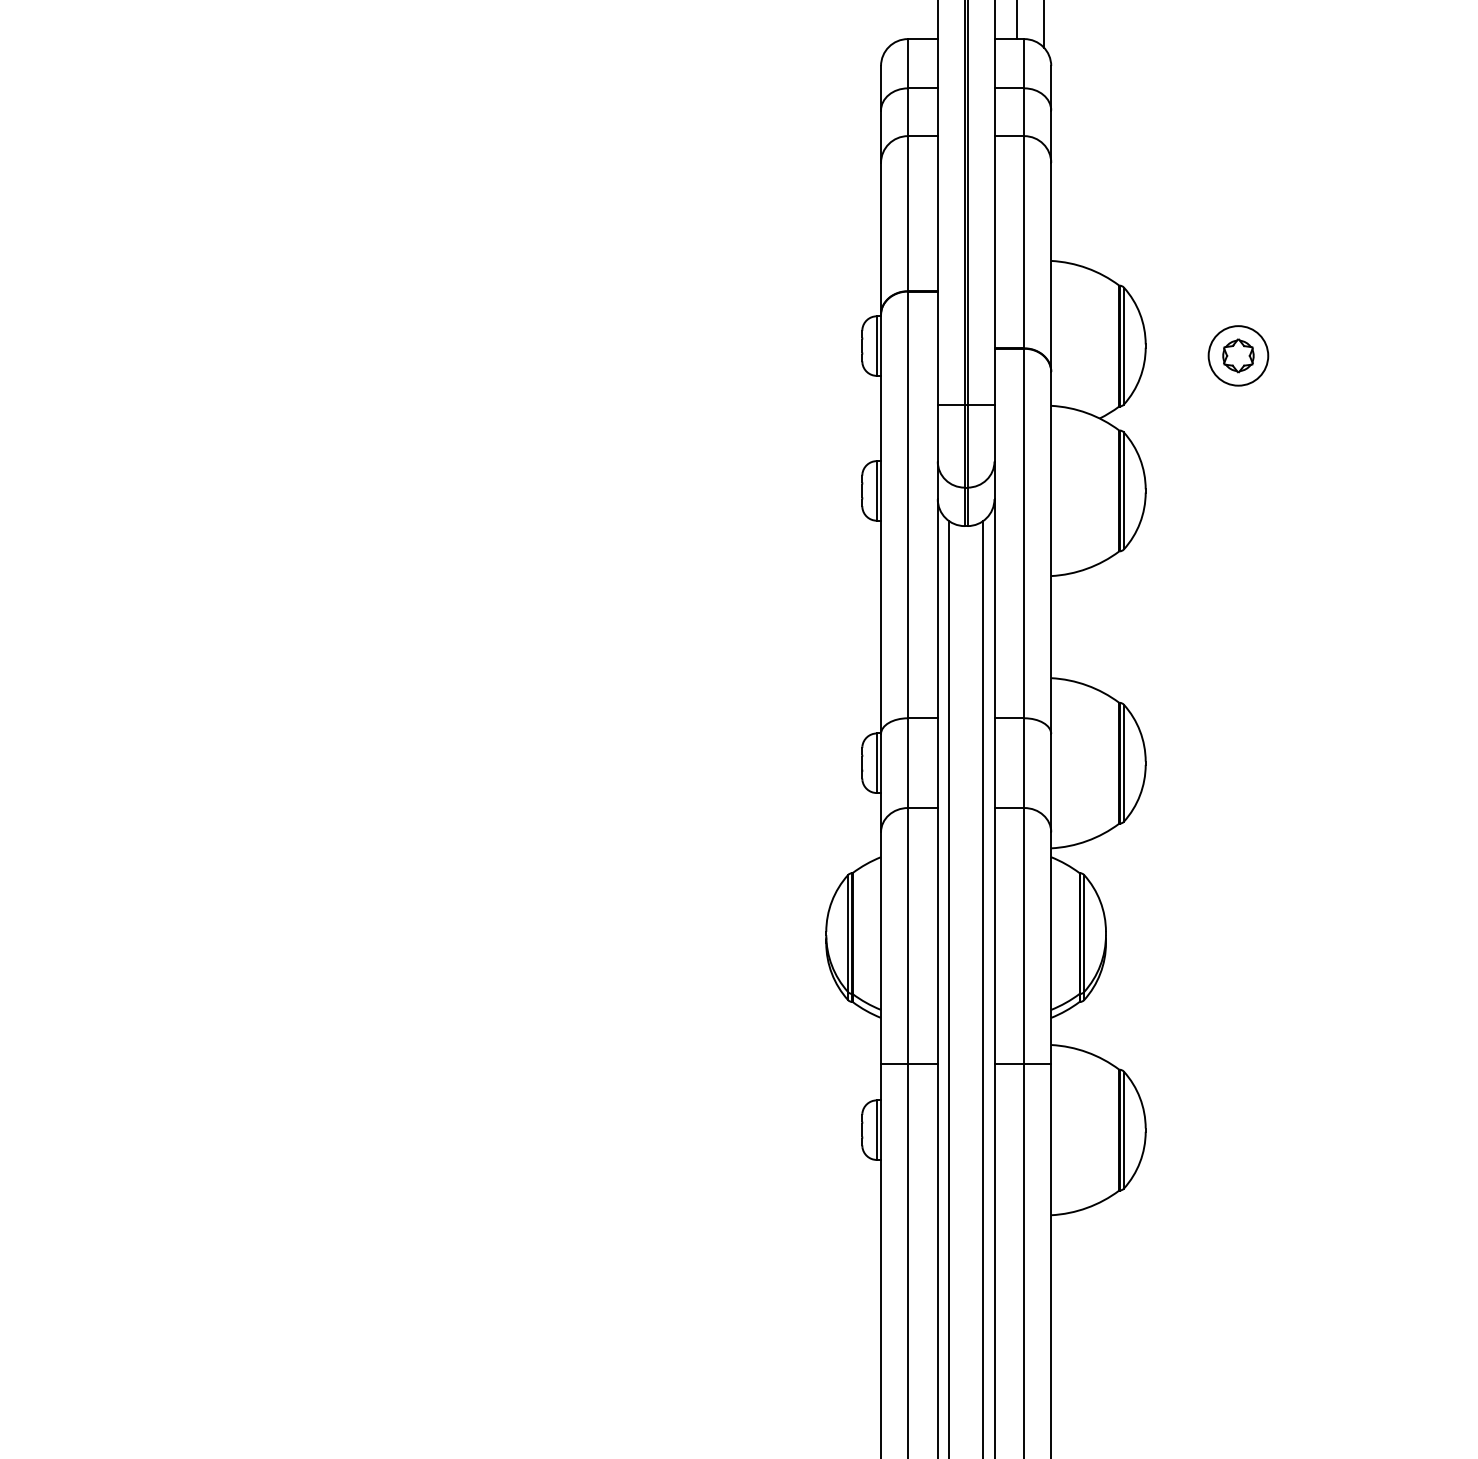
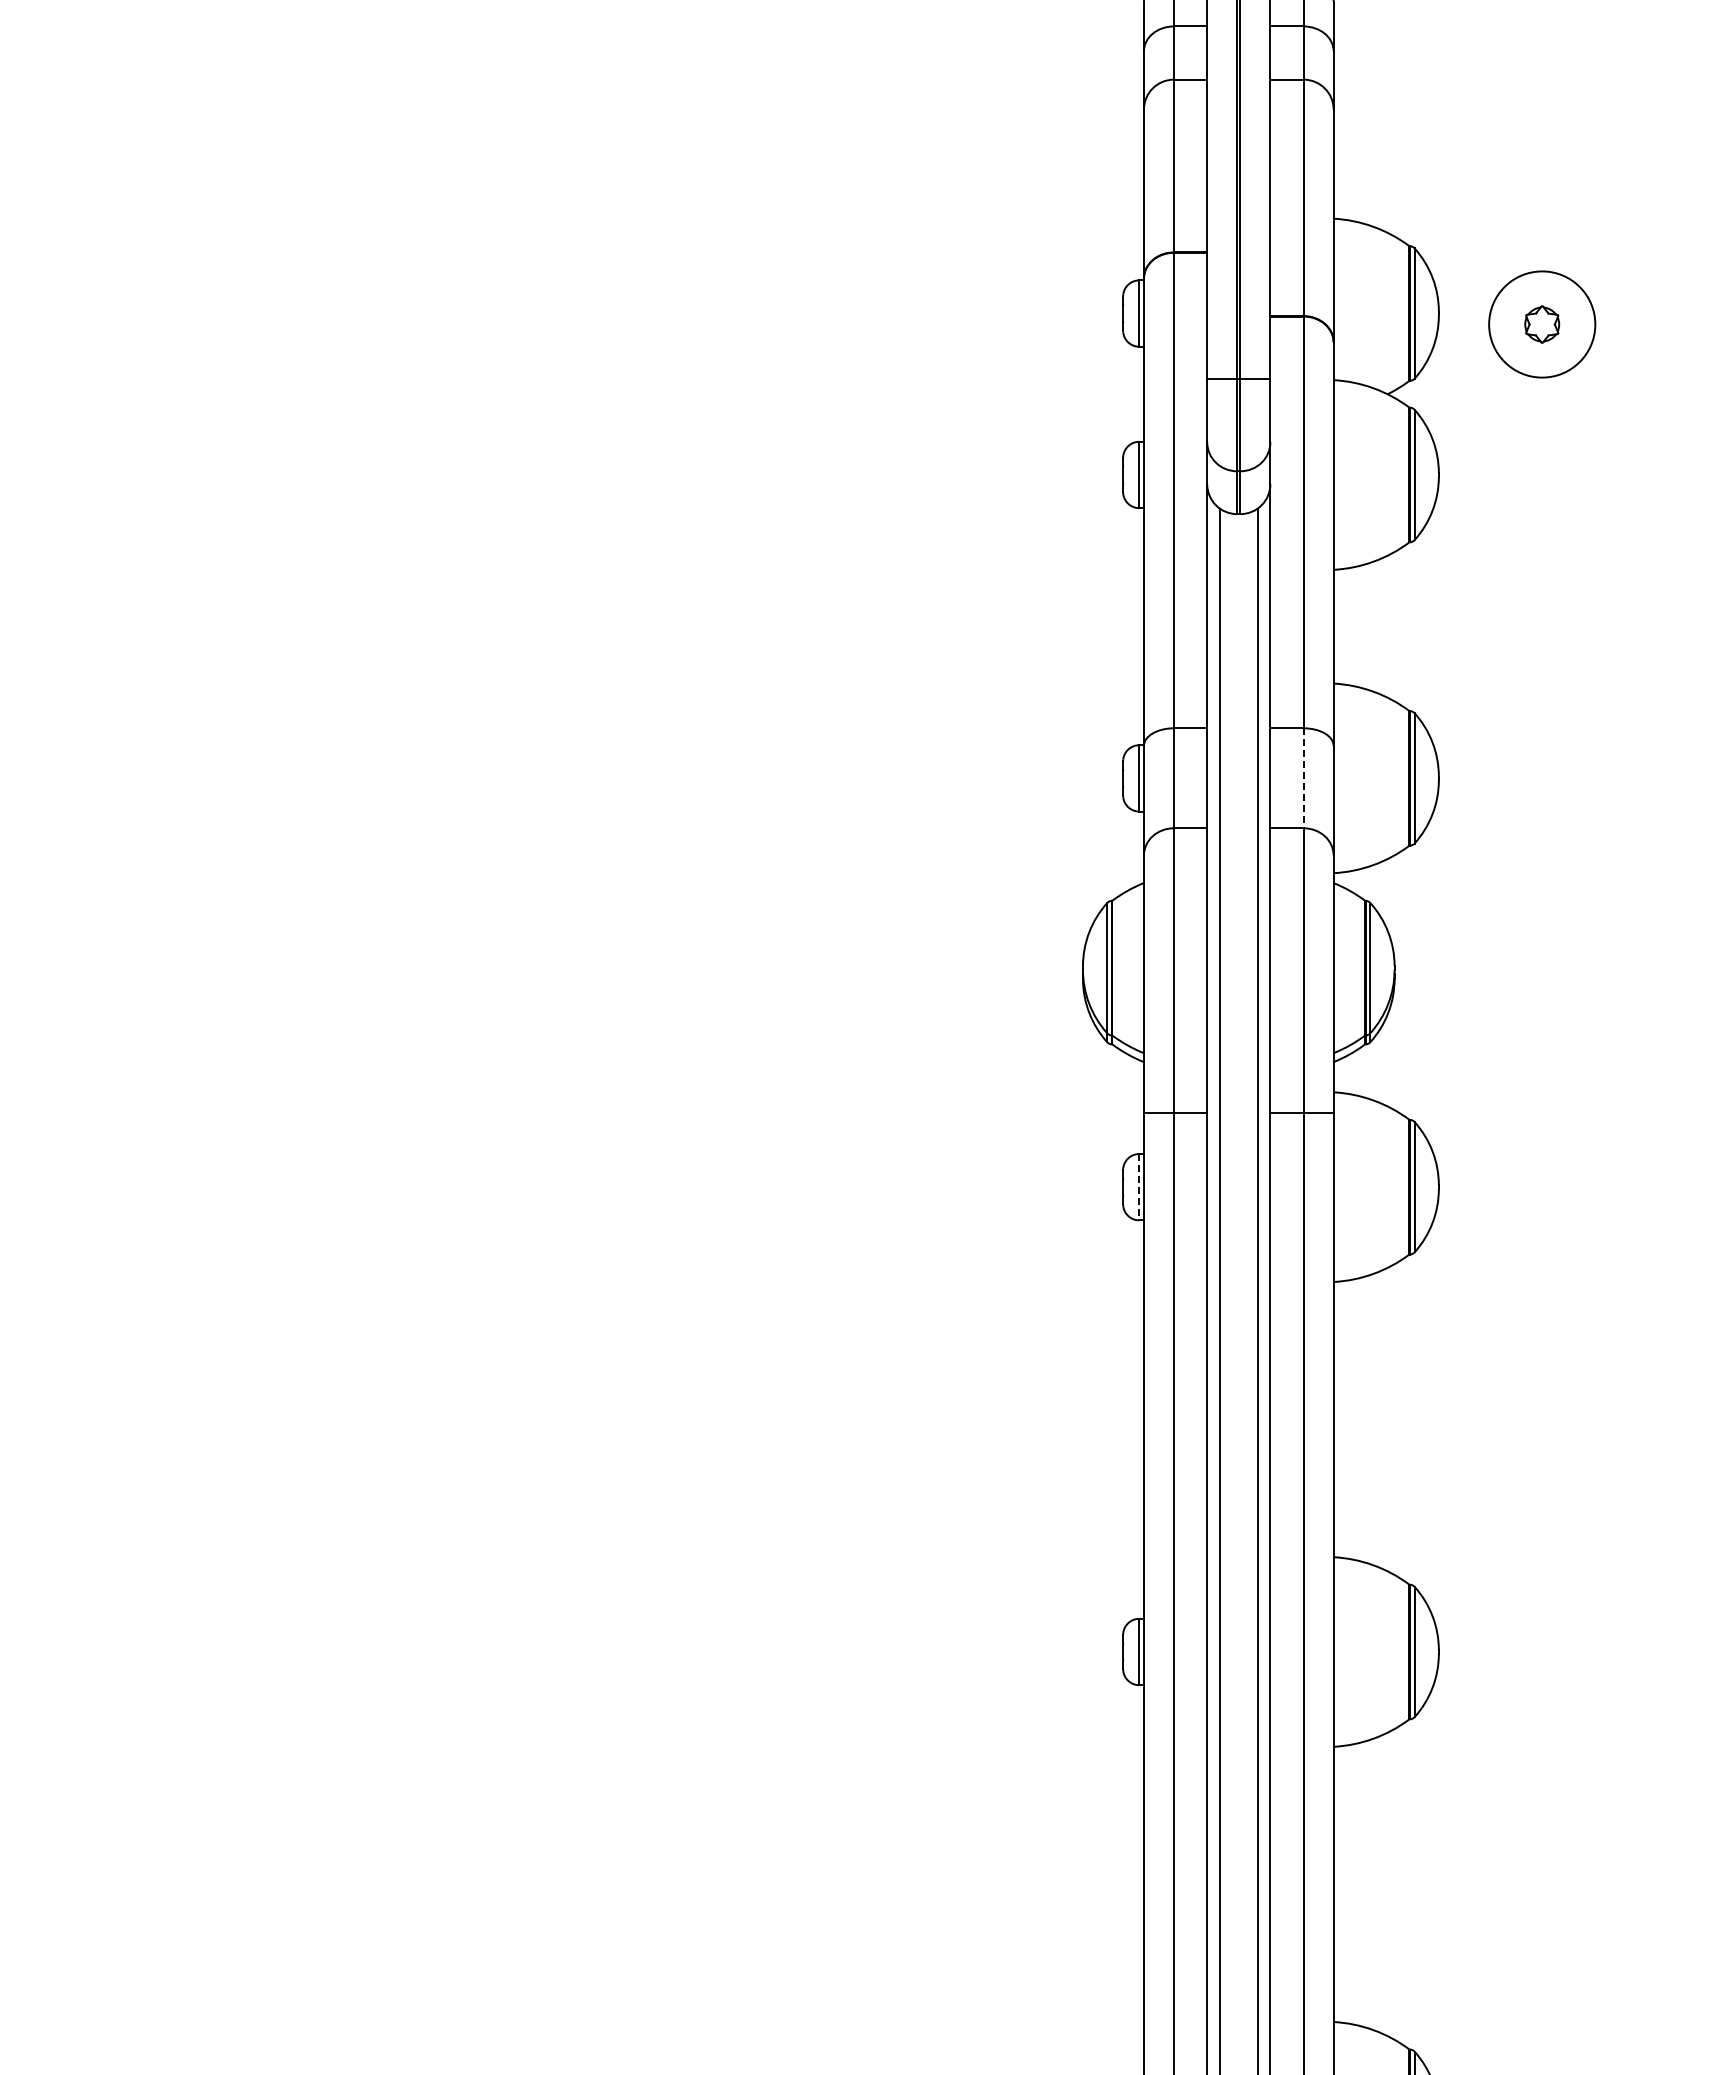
circle: (1238, 355) -> (1542, 324), size x1.6
line: (1024, 763) -> (1303, 778), solid -> dashed
line: (877, 1130) -> (1139, 1187), solid -> dashed

